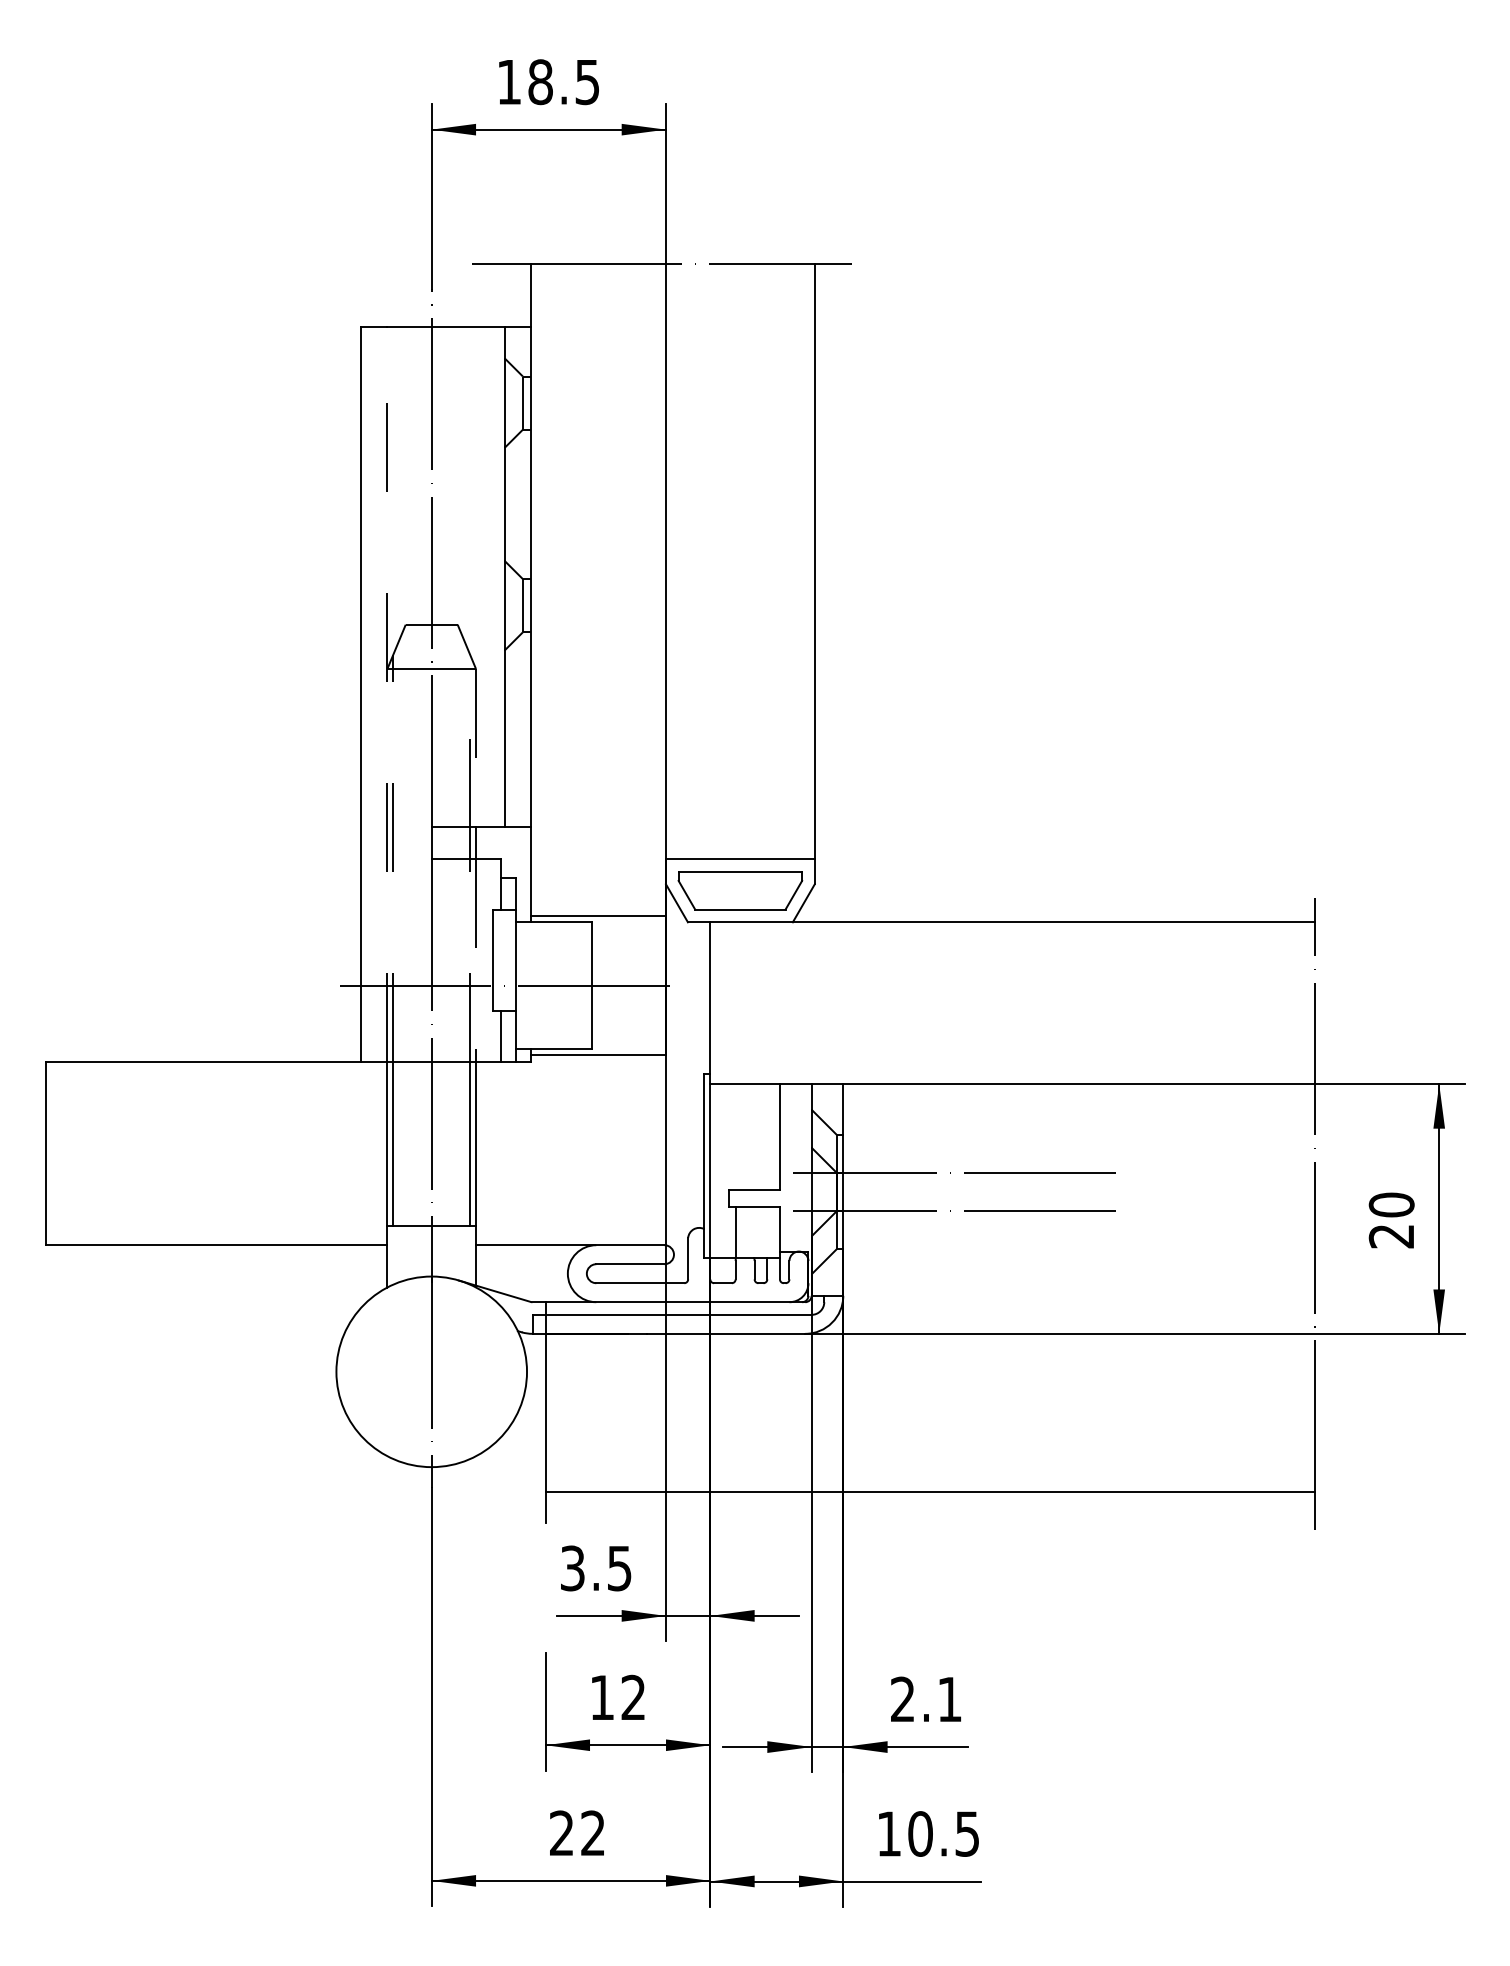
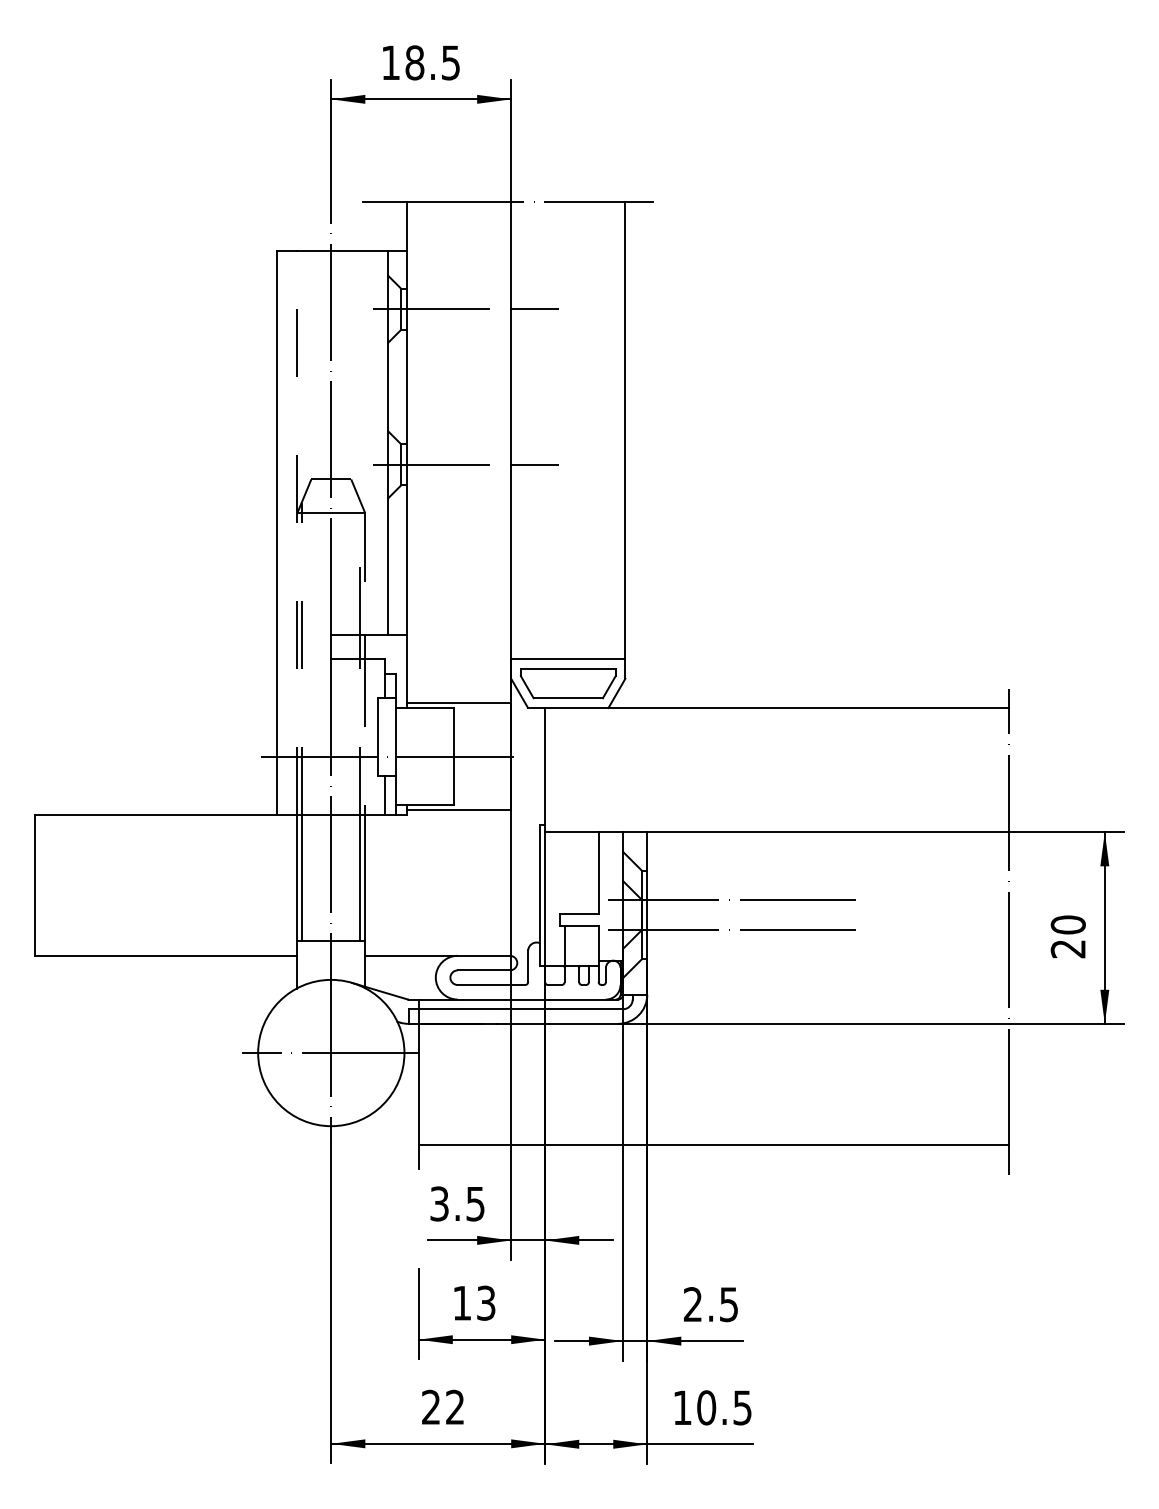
line: (607, 403) -> (466, 309), added
line: (607, 605) -> (466, 464), added
line: (430, 1372) -> (330, 1053), added
text: (633, 1696) -> (486, 1302), 12 -> 13
text: (949, 1699) -> (728, 1304), 2.1 -> 2.5

